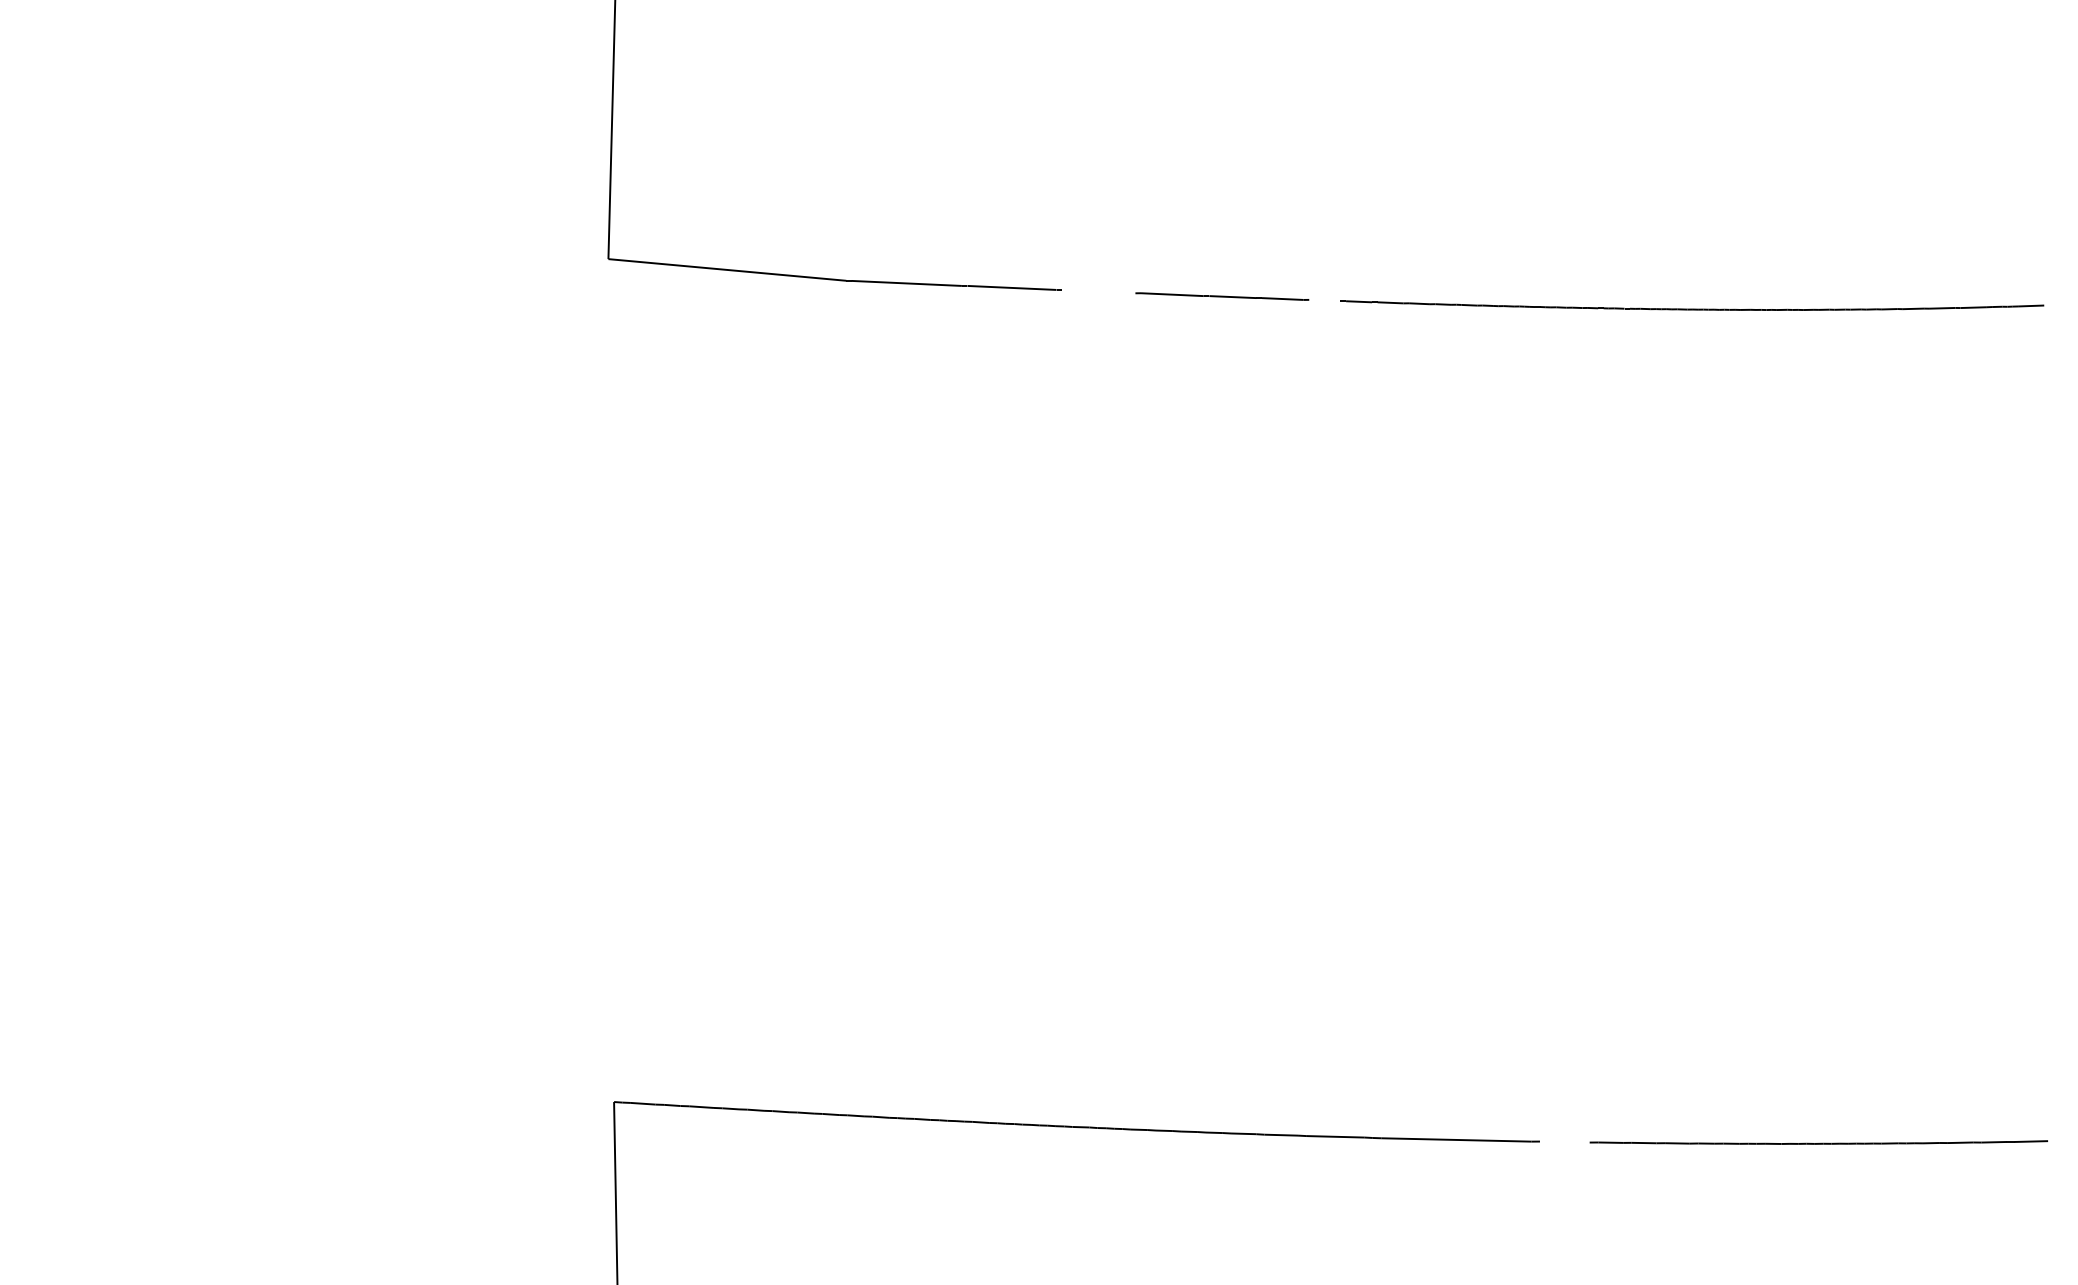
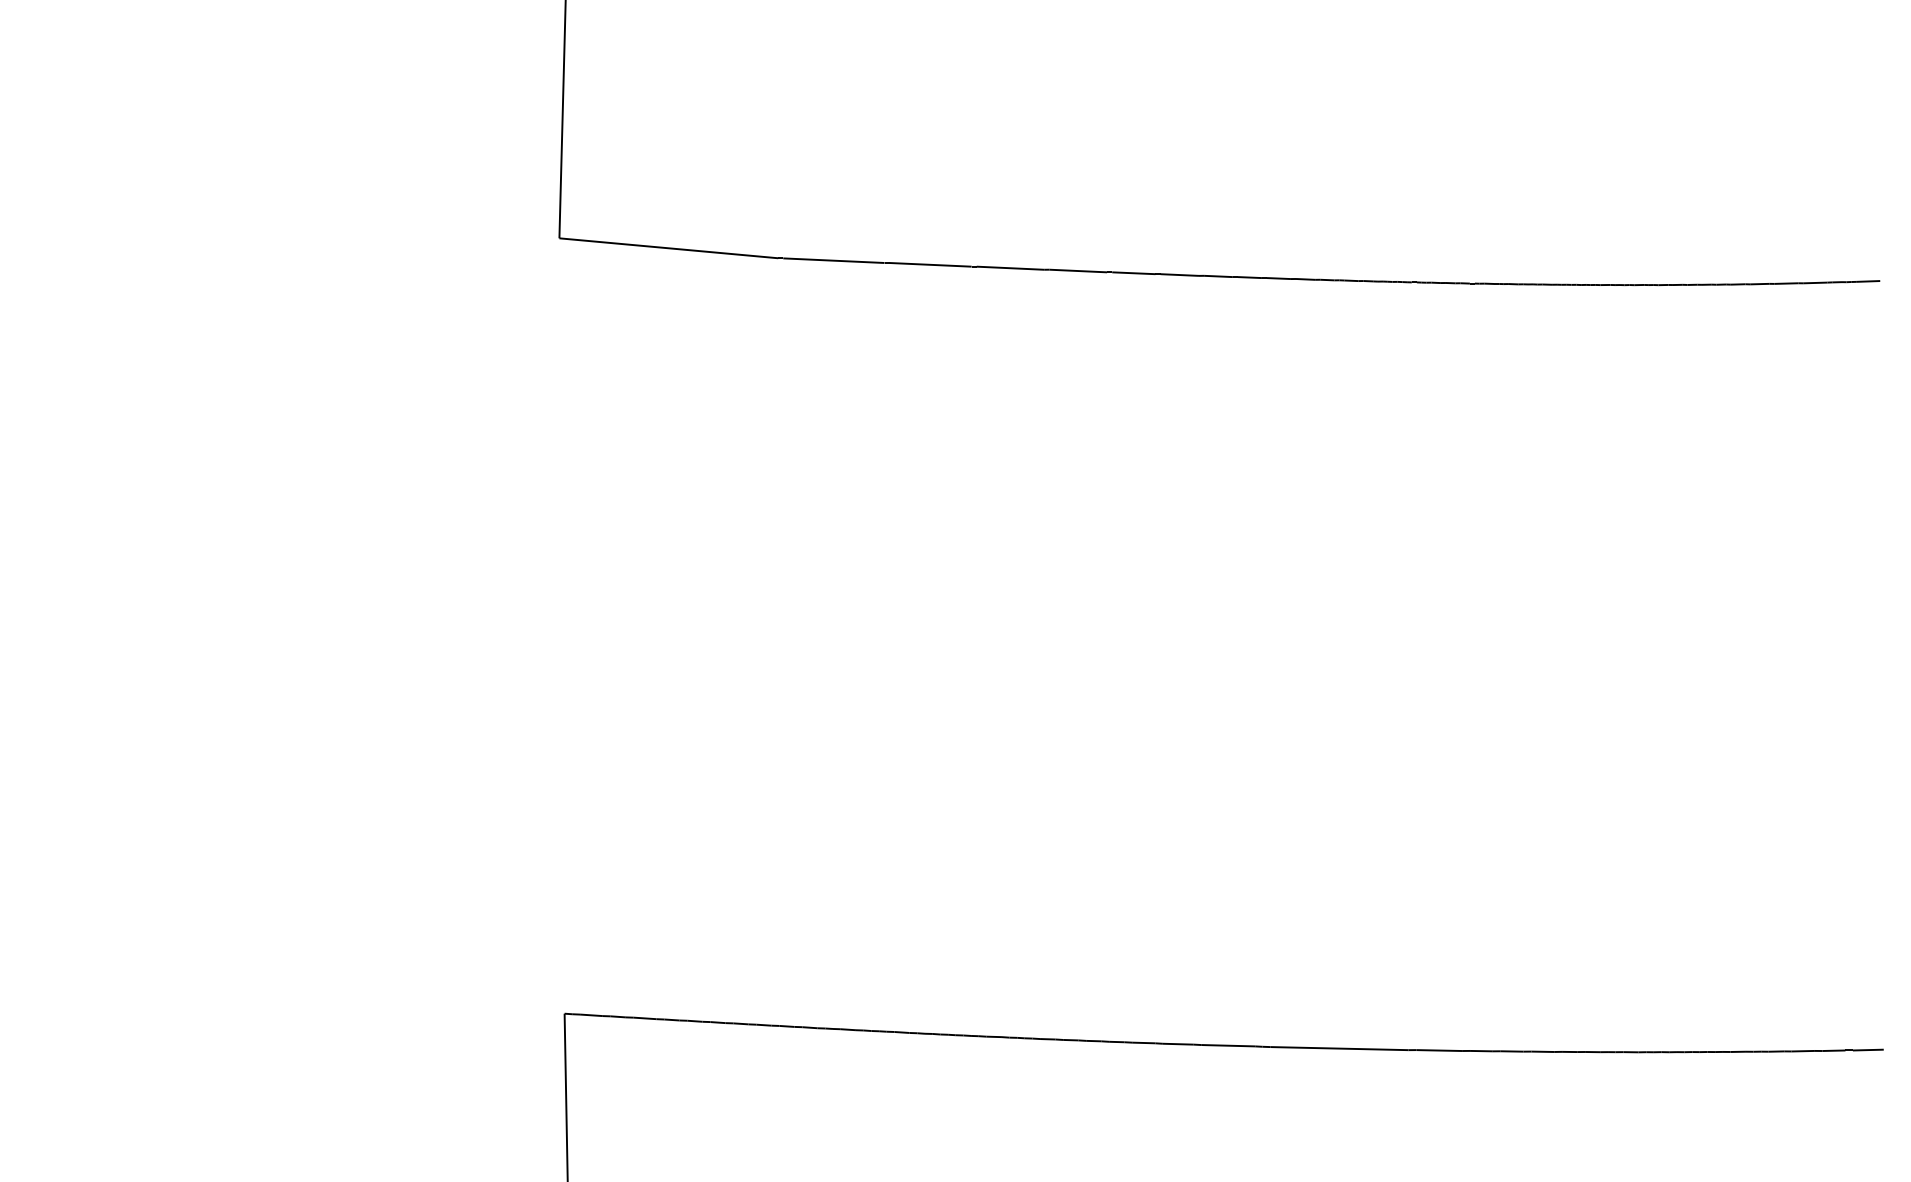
line: (1098, 291) -> (1010, 268), added
line: (1324, 300) -> (1218, 276), added
line: (1564, 1141) -> (1438, 1050), added

